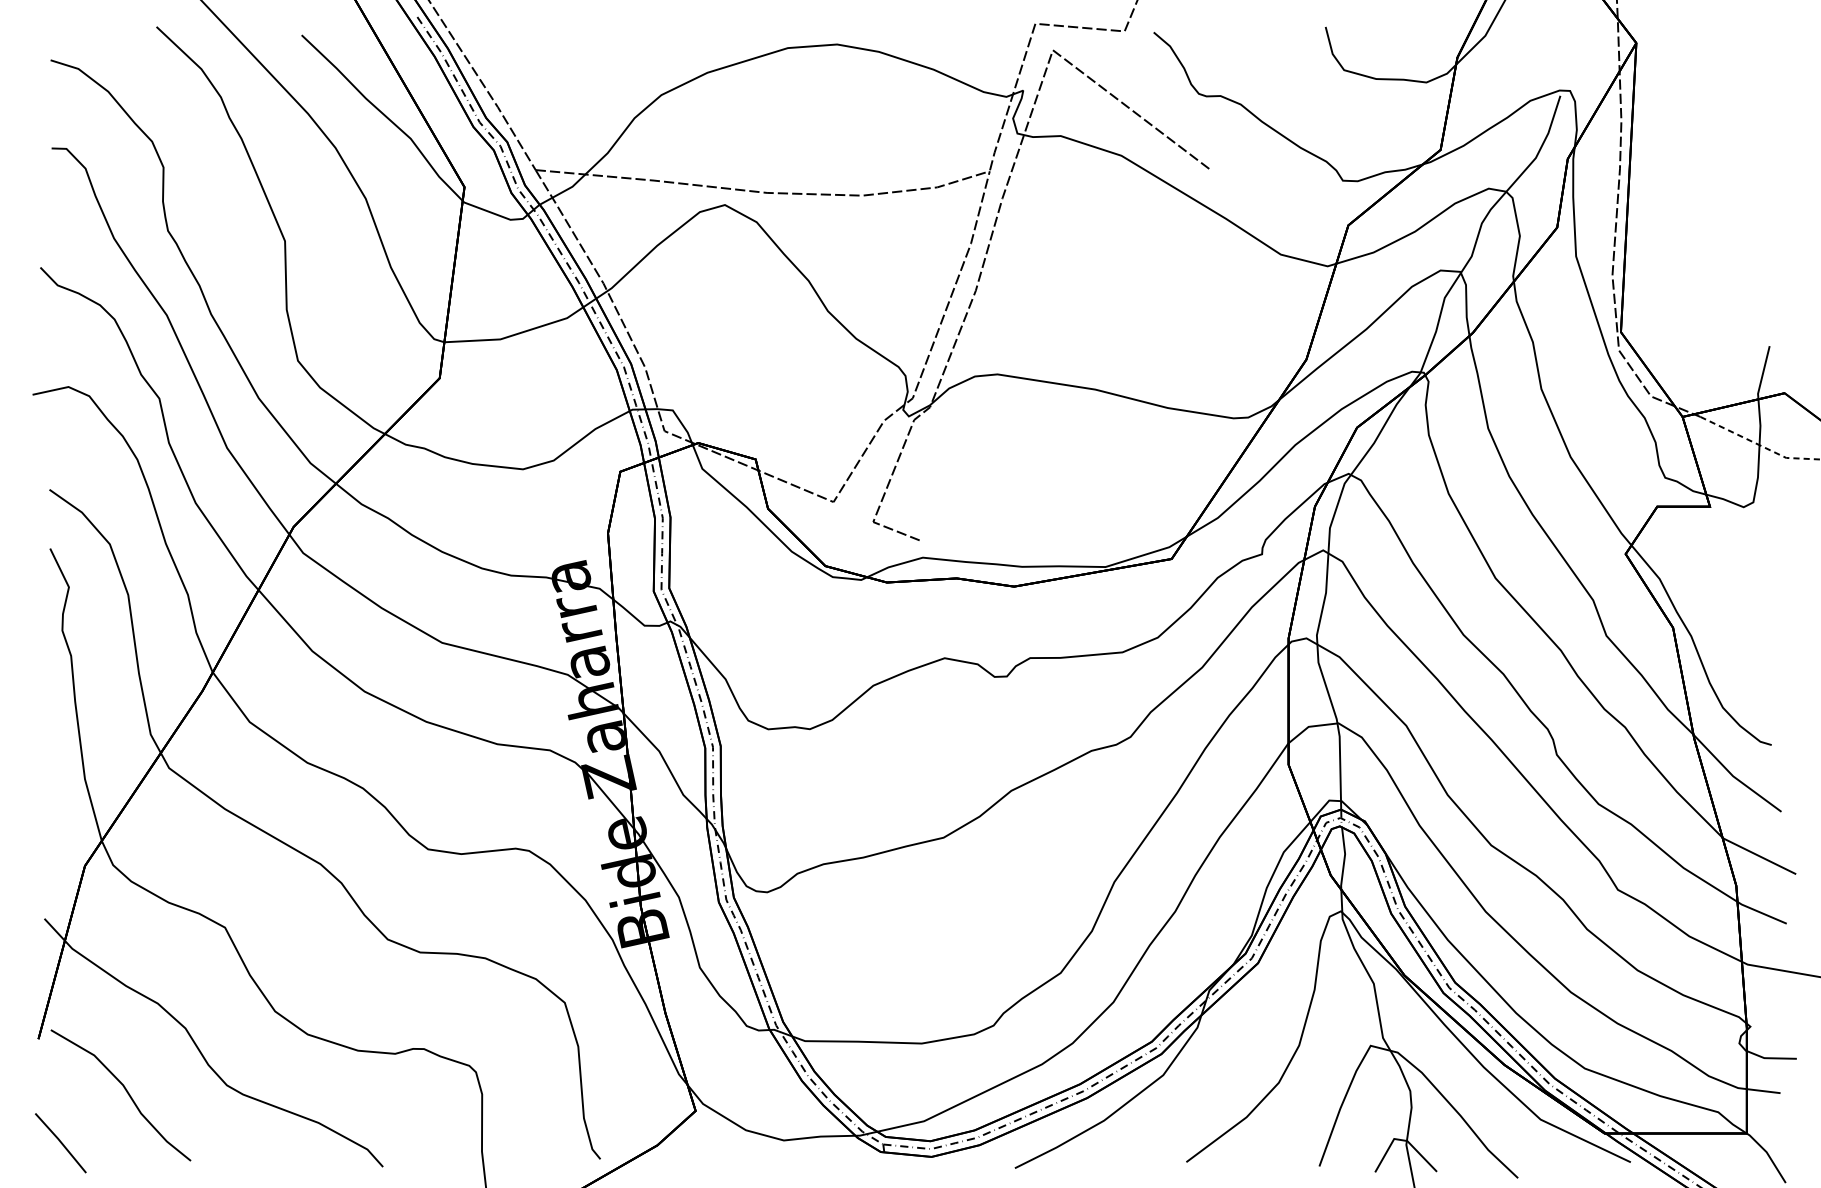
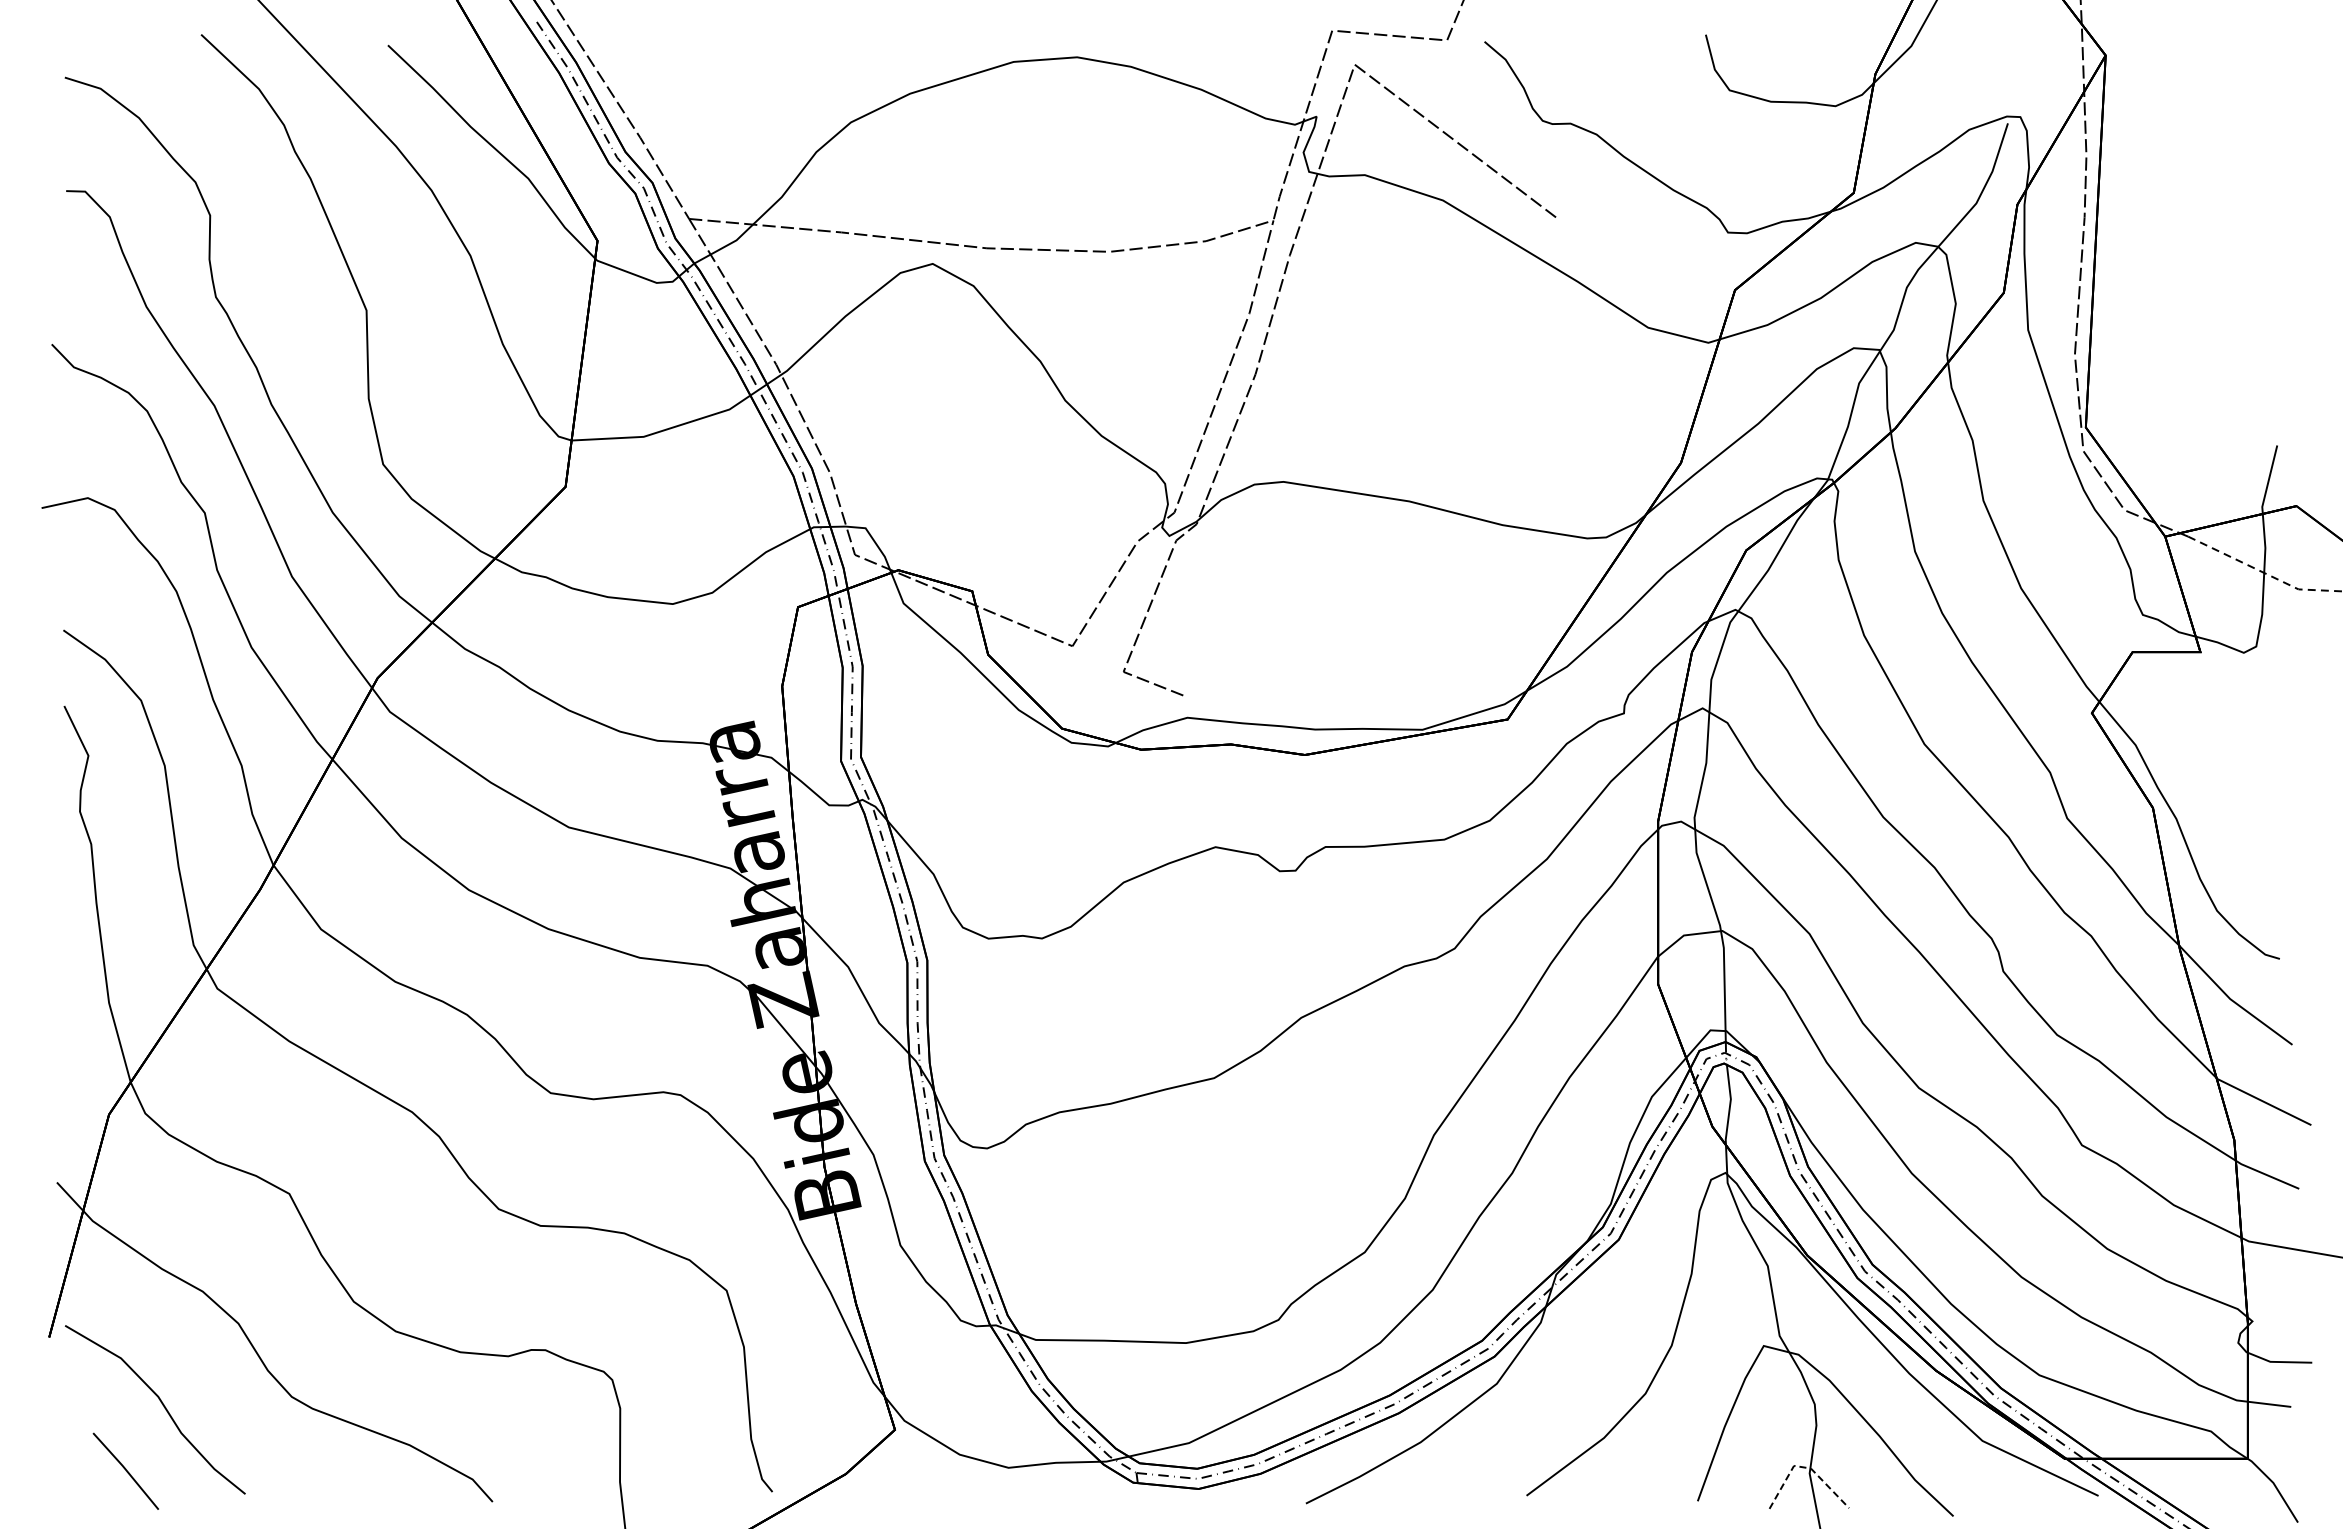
line: (1403, 1140) -> (1805, 1467), solid -> dashed
line: (60, 1142) -> (125, 1470), moved

